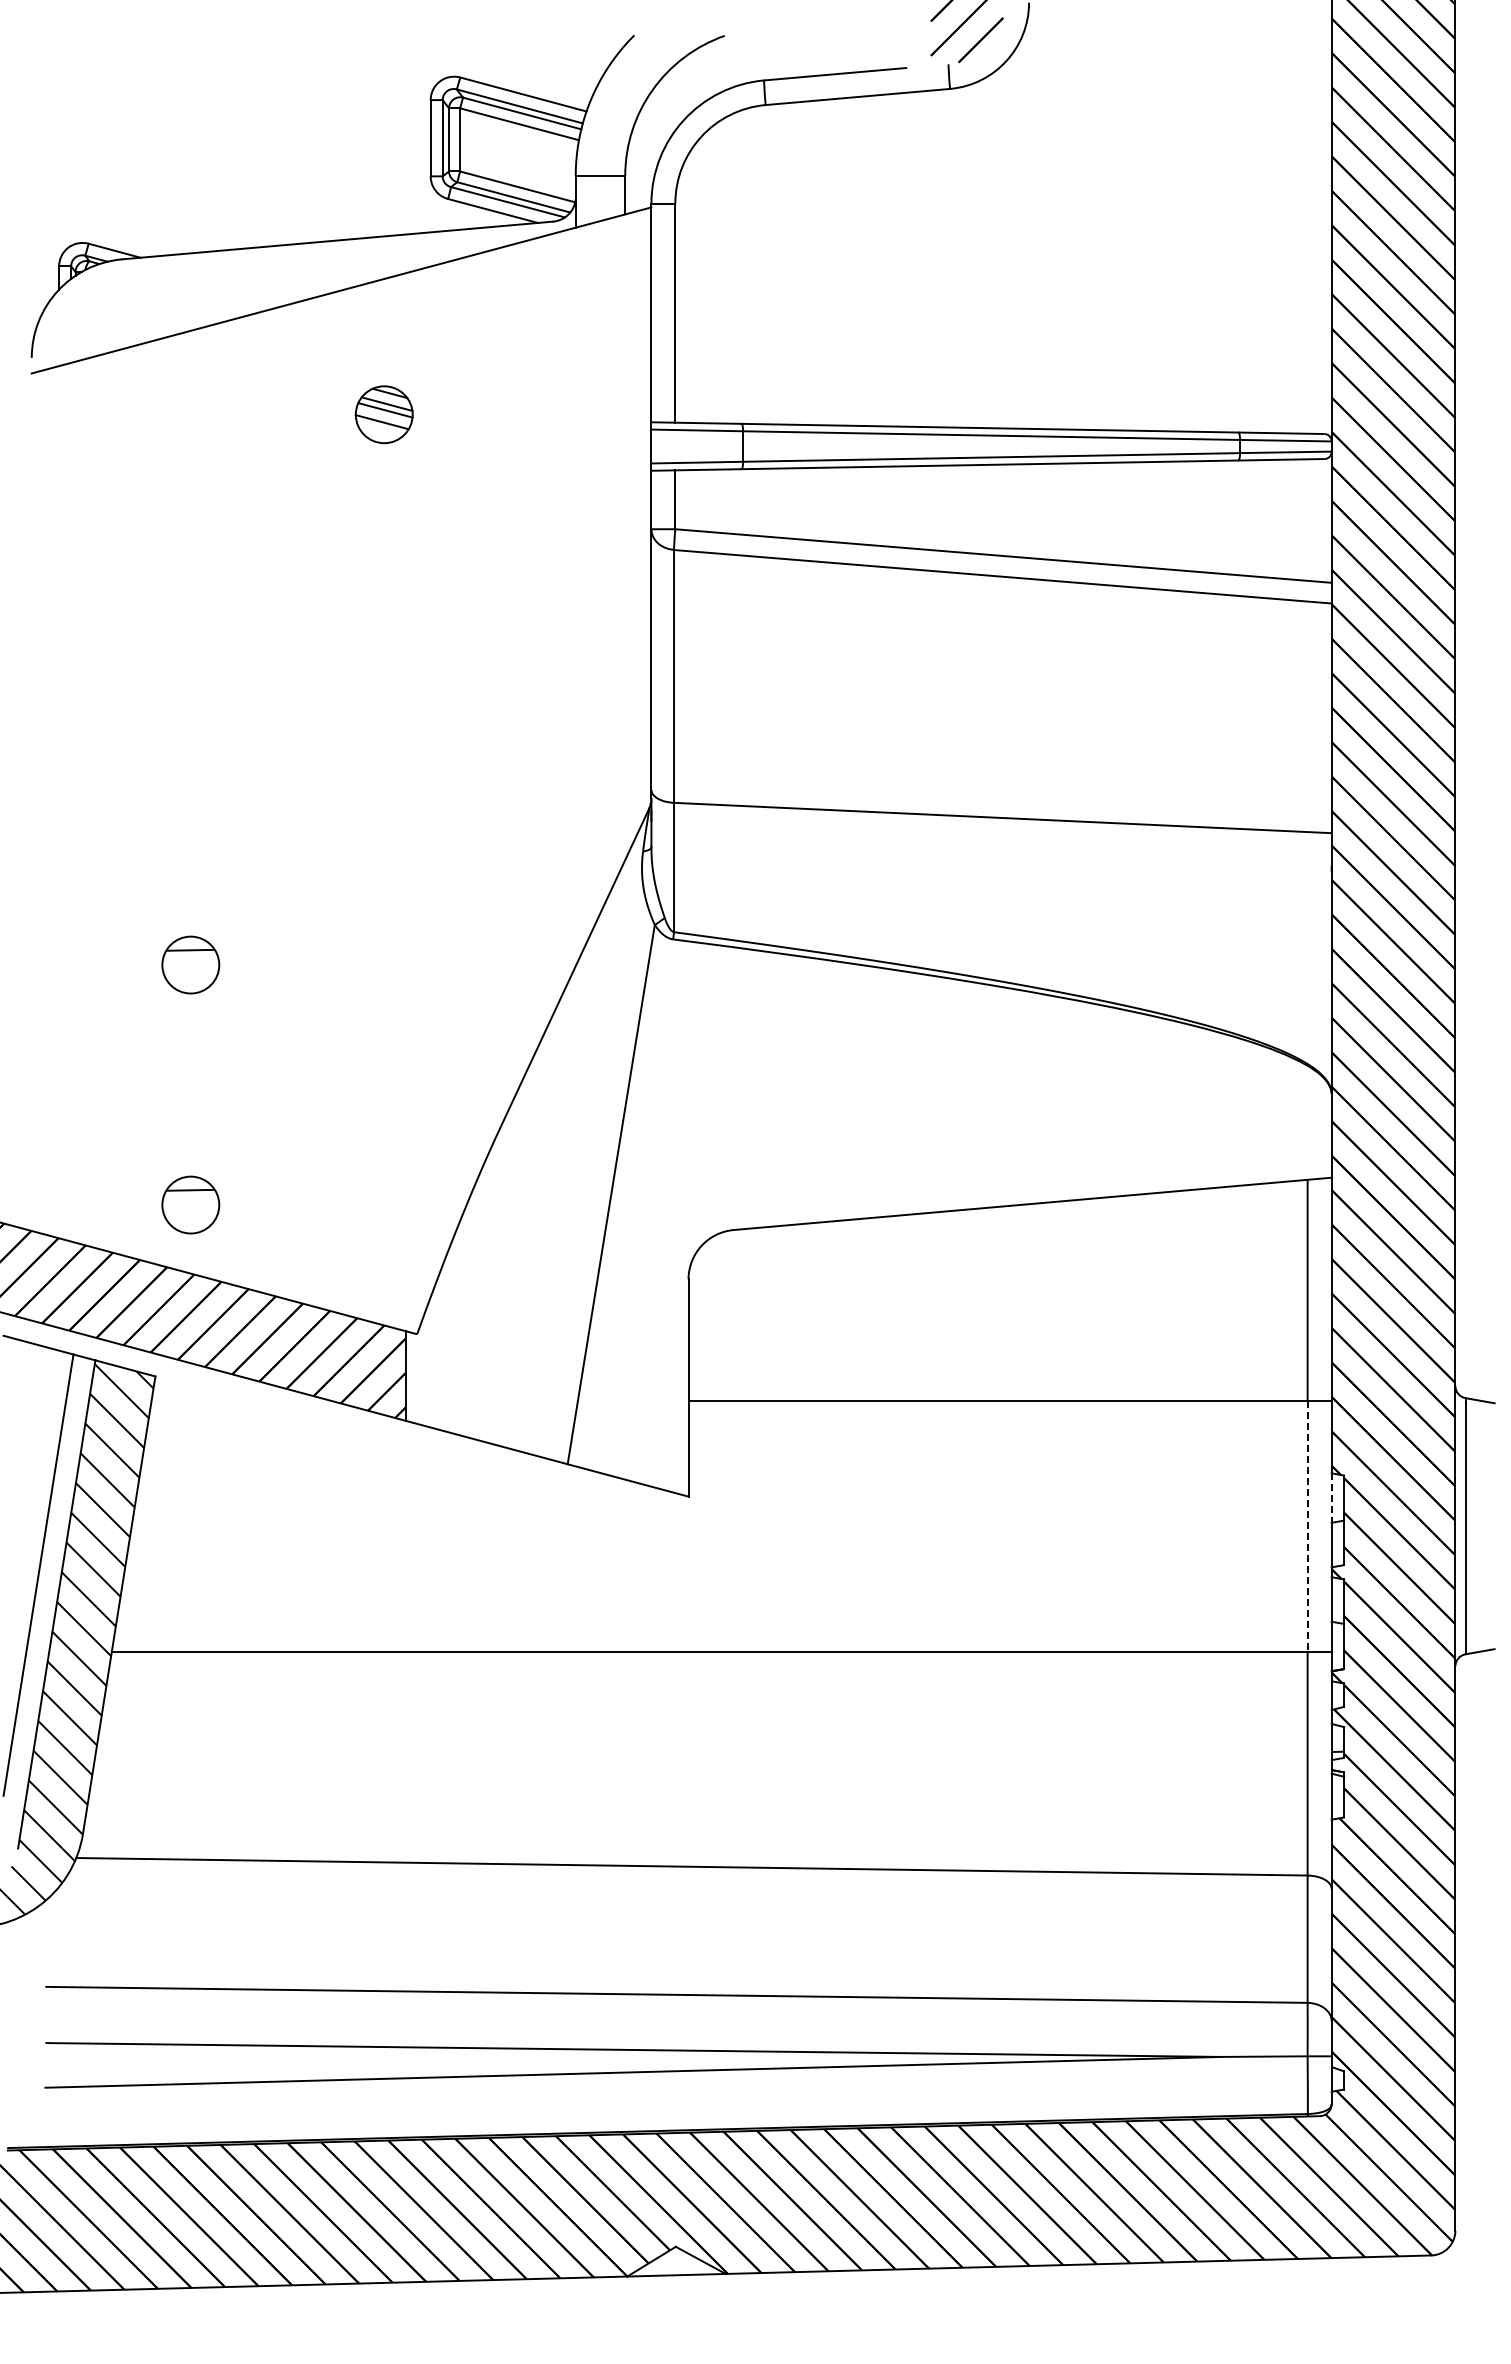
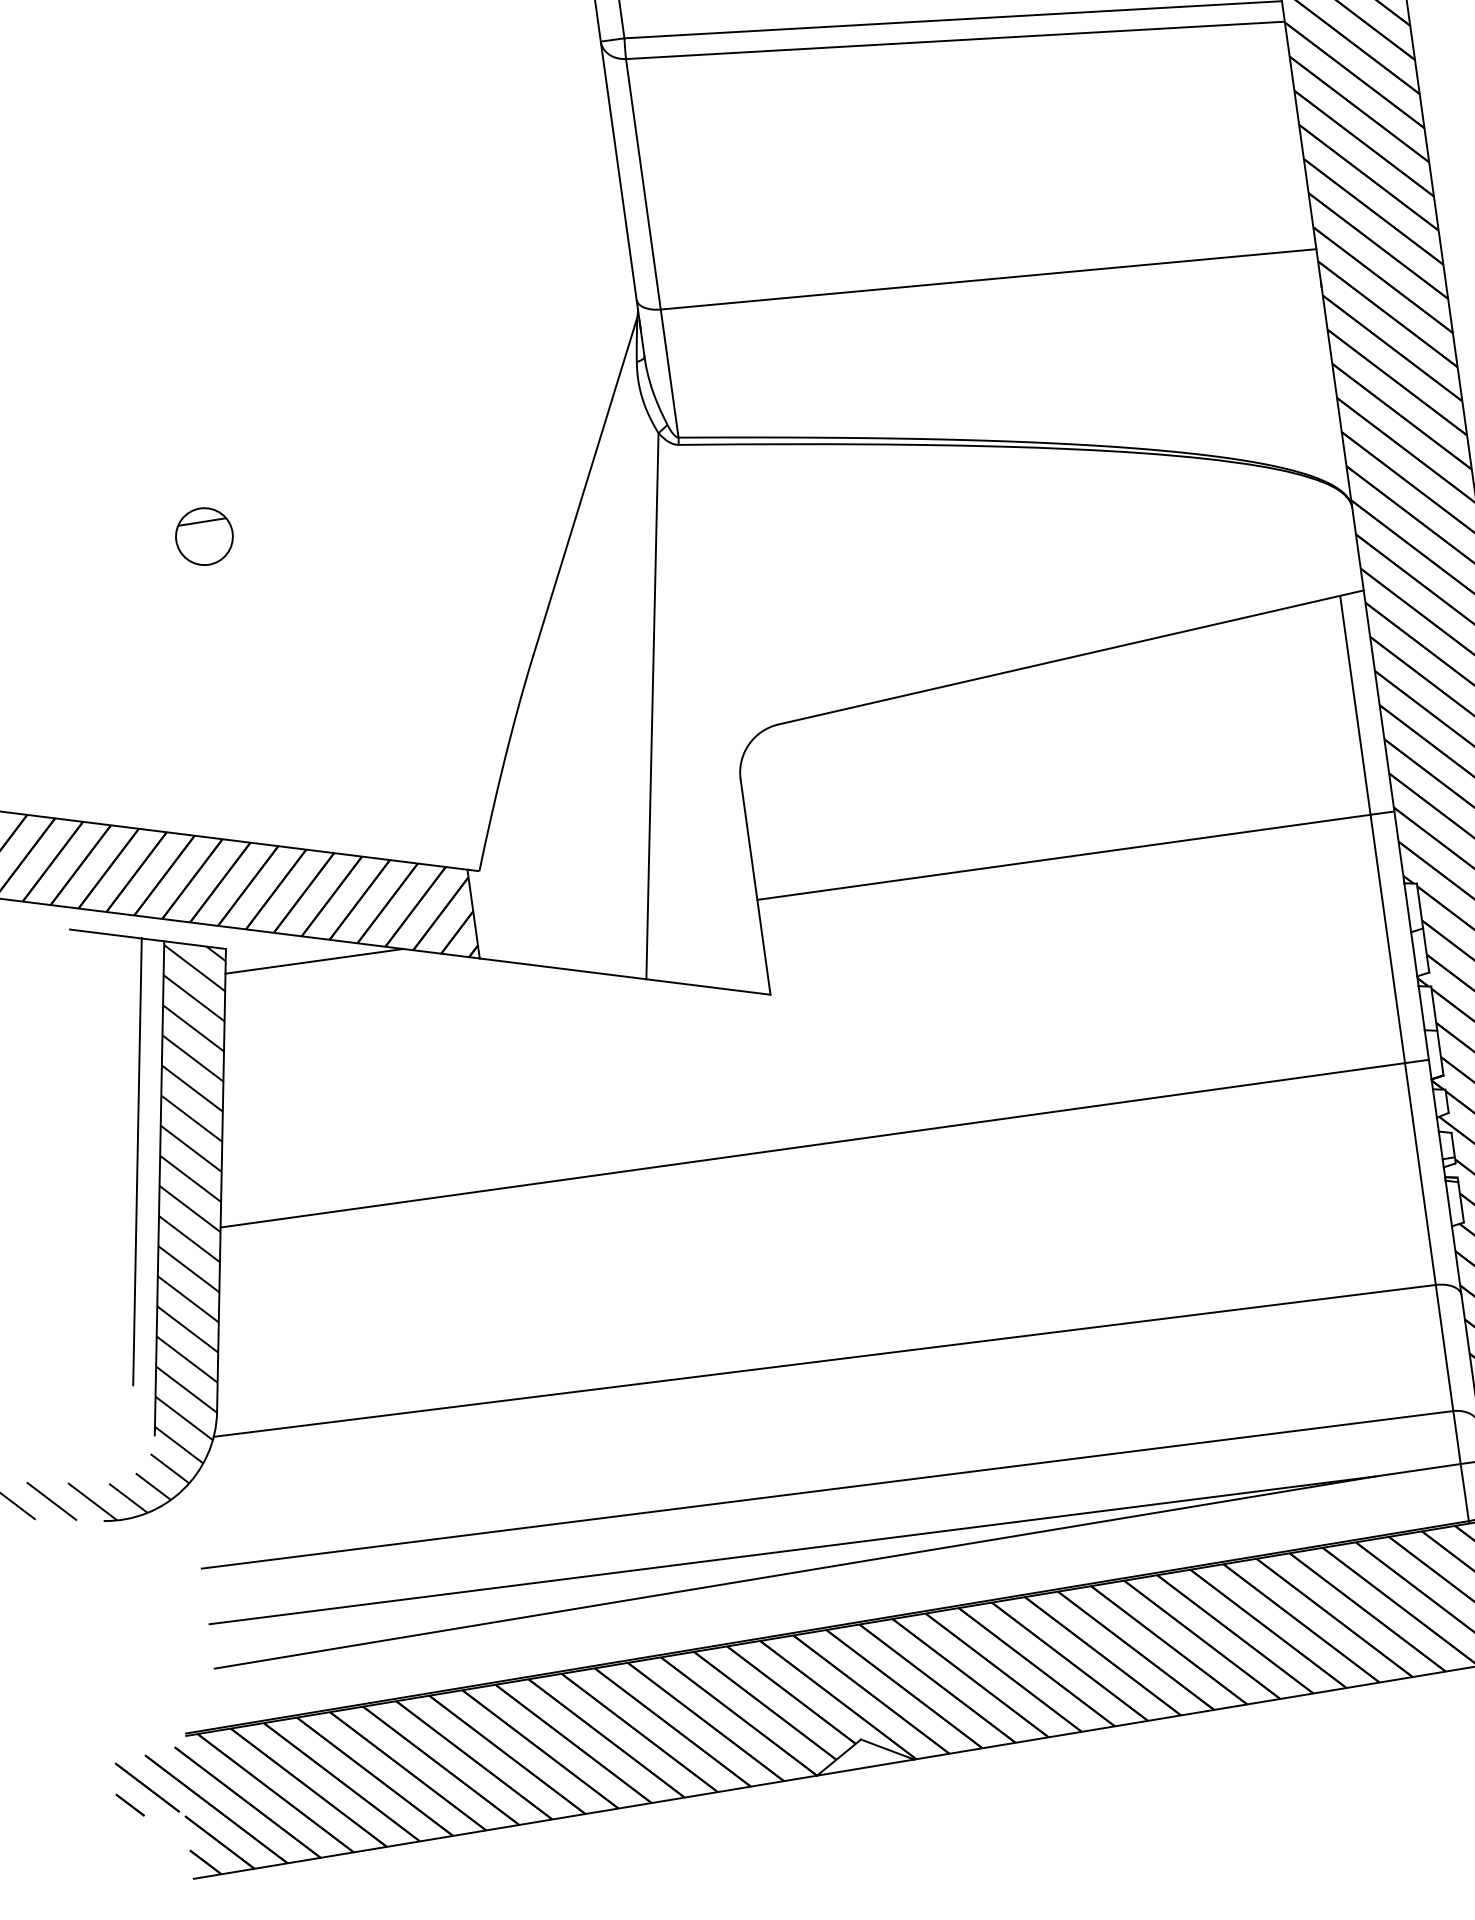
part: (190, 1204) -> (237, 773), removed
line: (241, 1400) -> (314, 960), added
line: (1331, 1498) -> (1407, 908), dashed -> solid
line: (1307, 1526) -> (1387, 939), dashed -> solid

